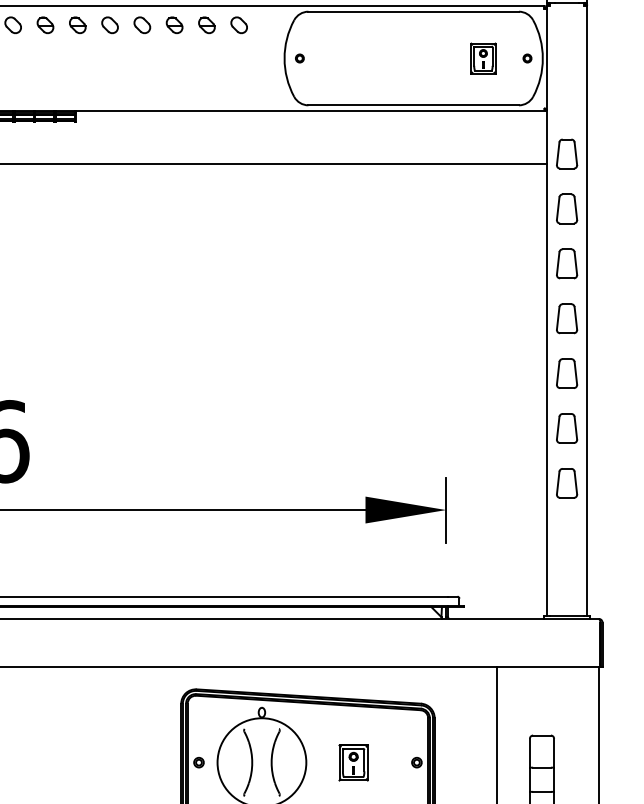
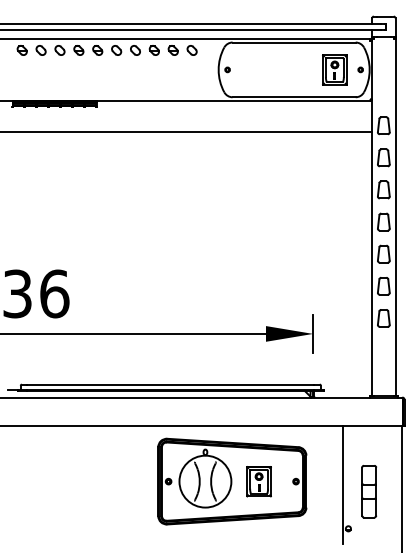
part: (482, 57) -> (334, 69), size x1.67
part: (352, 762) -> (258, 481), size x1.43

